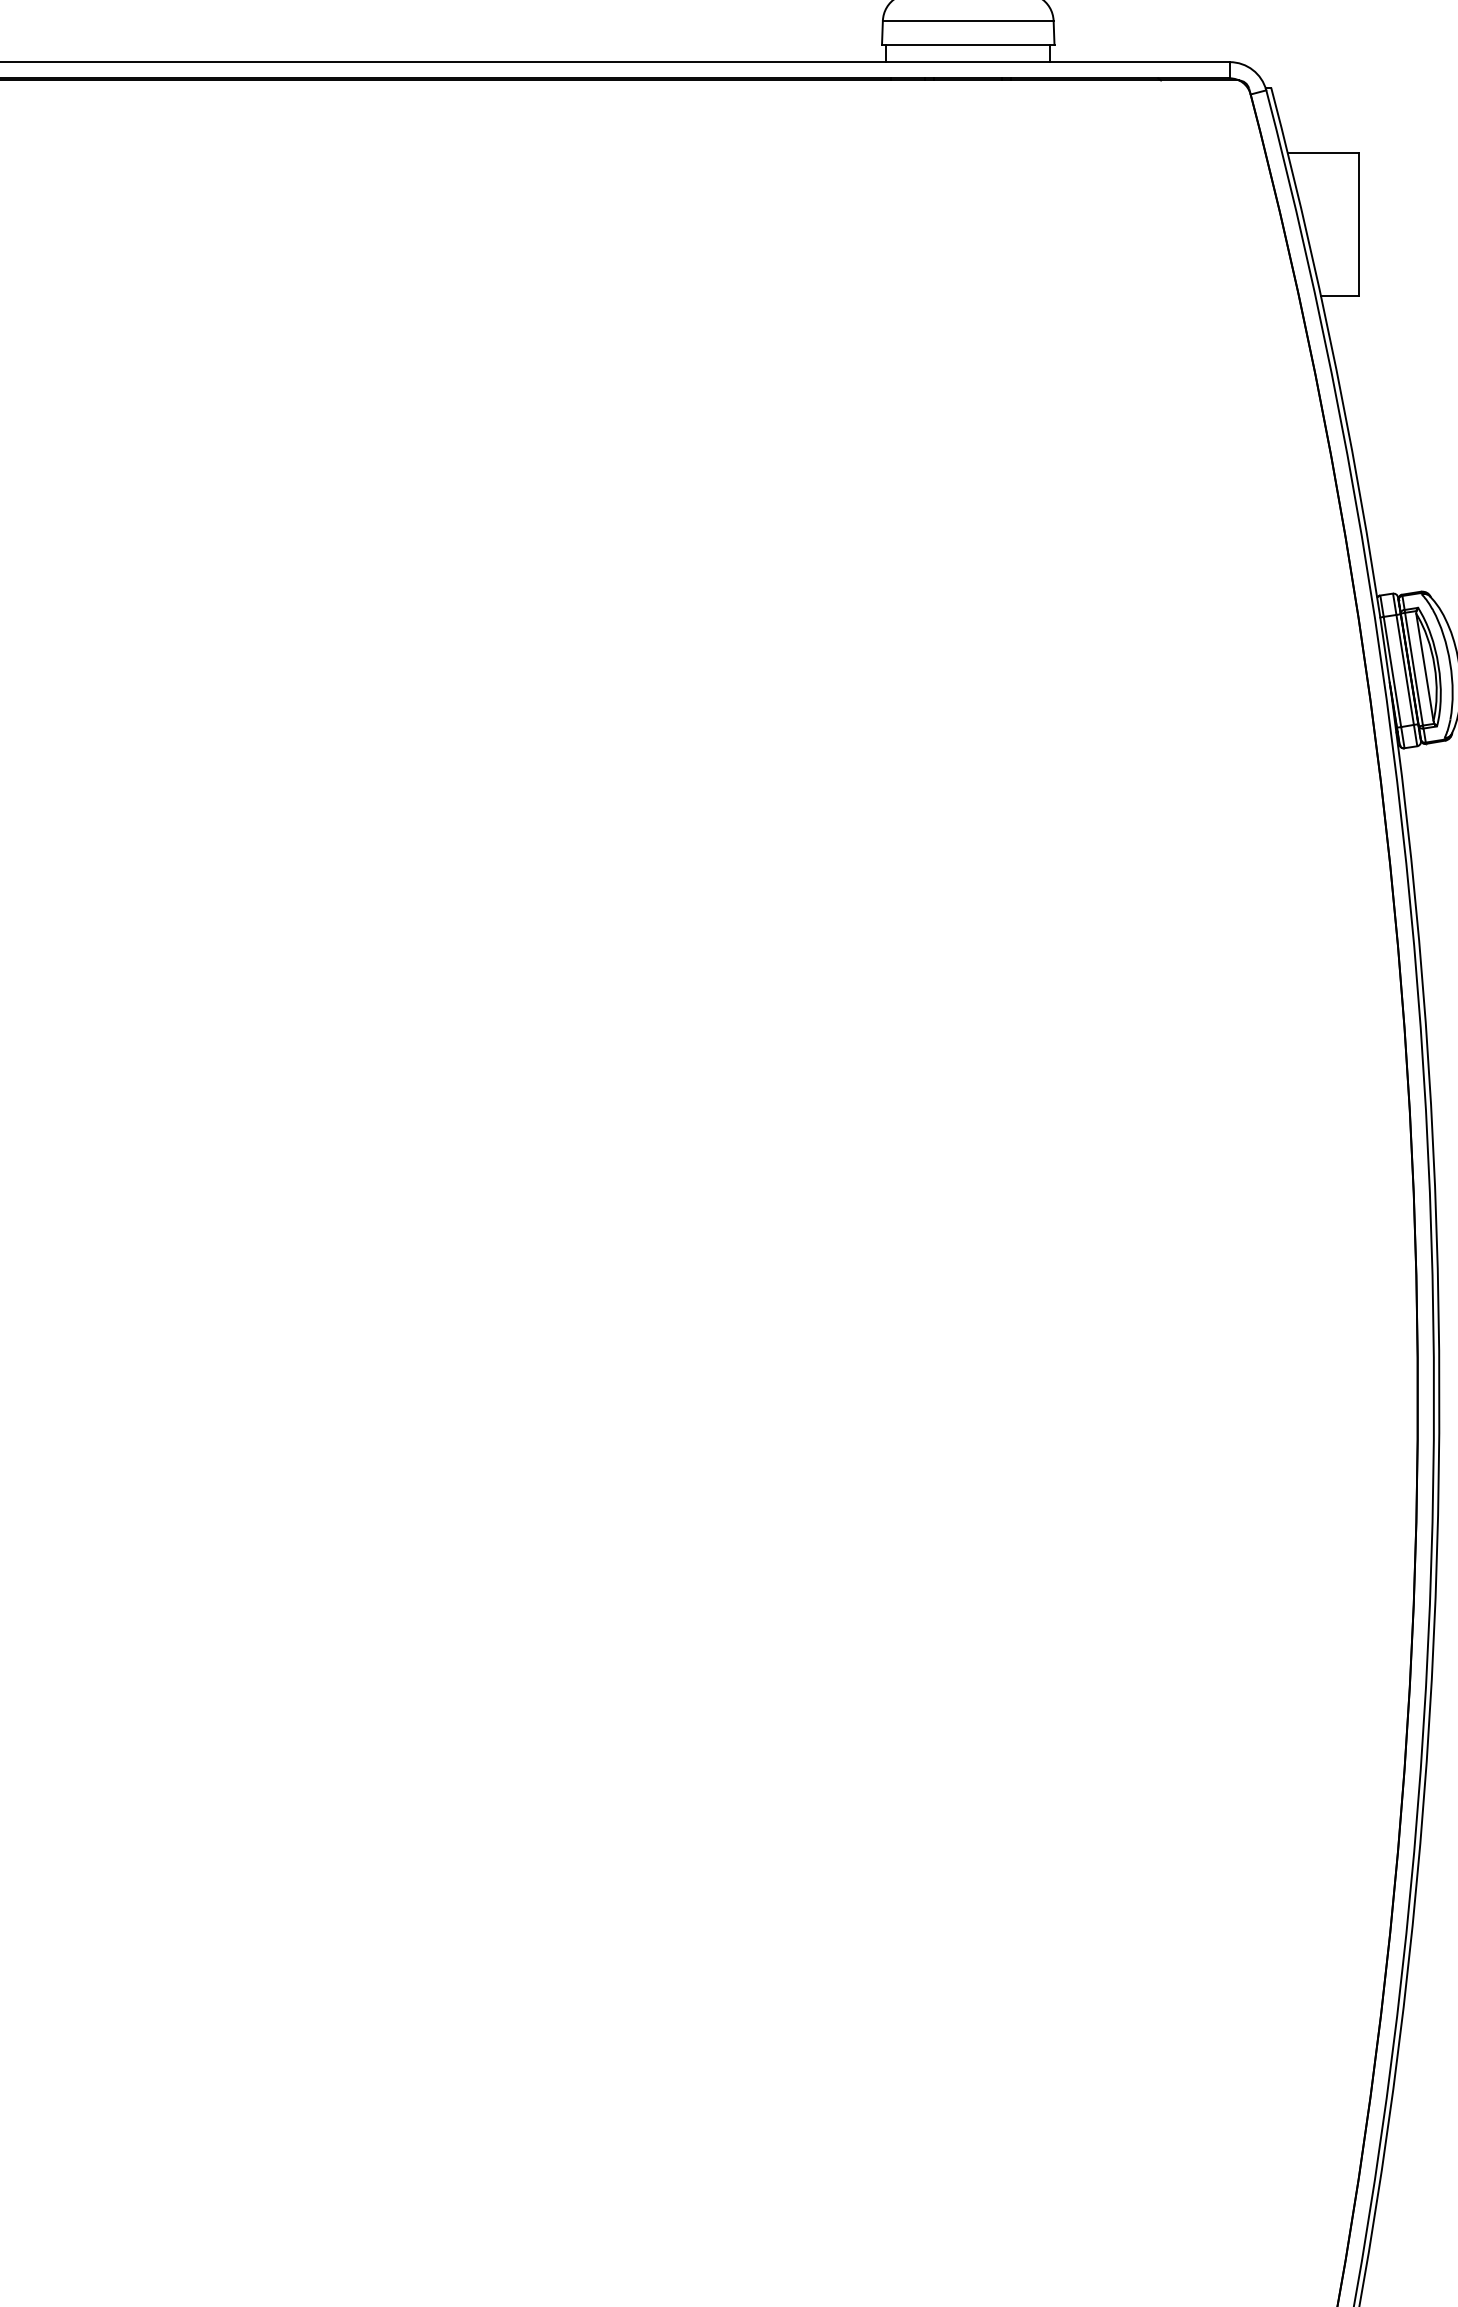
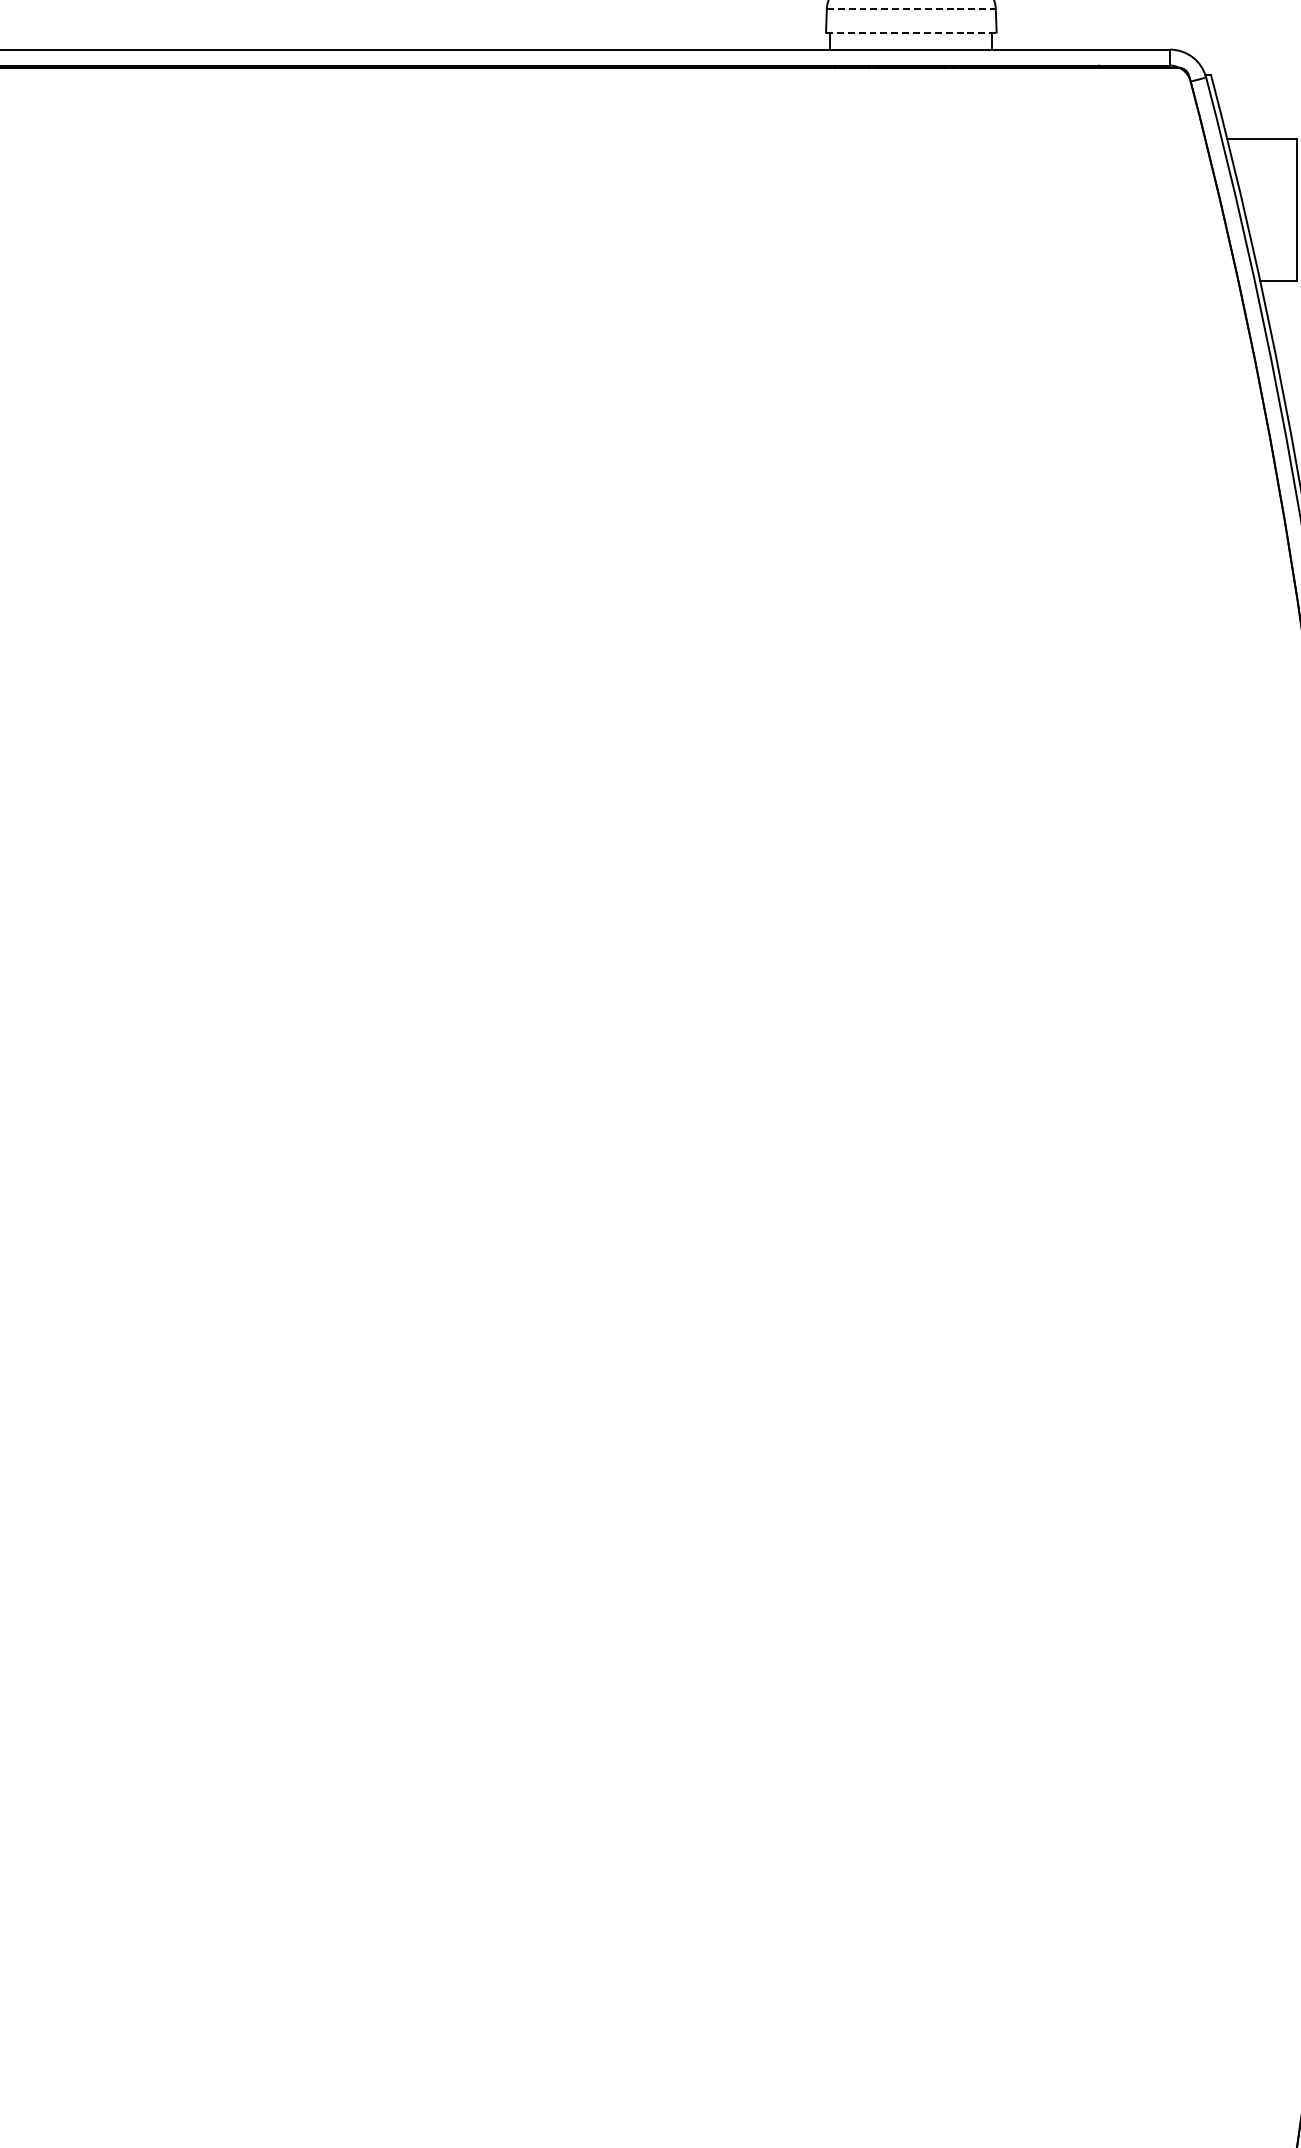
line: (968, 20) -> (911, 8), solid -> dashed
line: (968, 44) -> (911, 32), solid -> dashed

